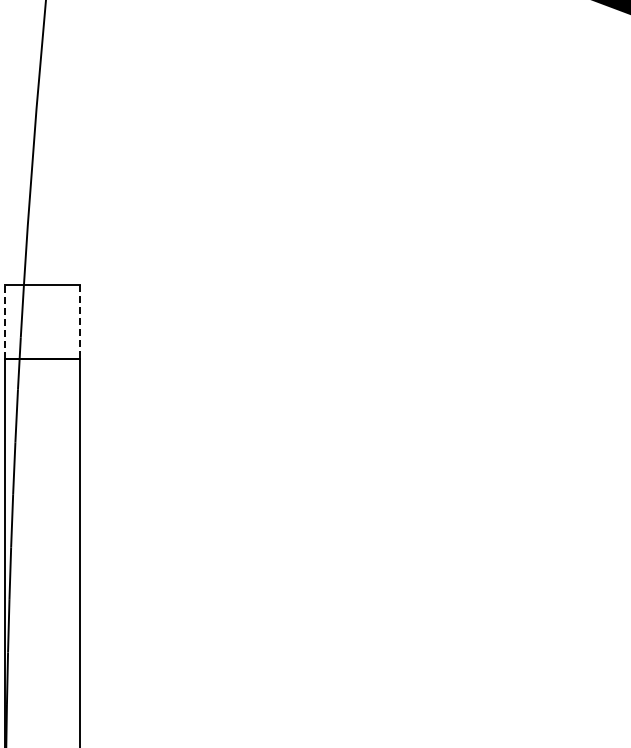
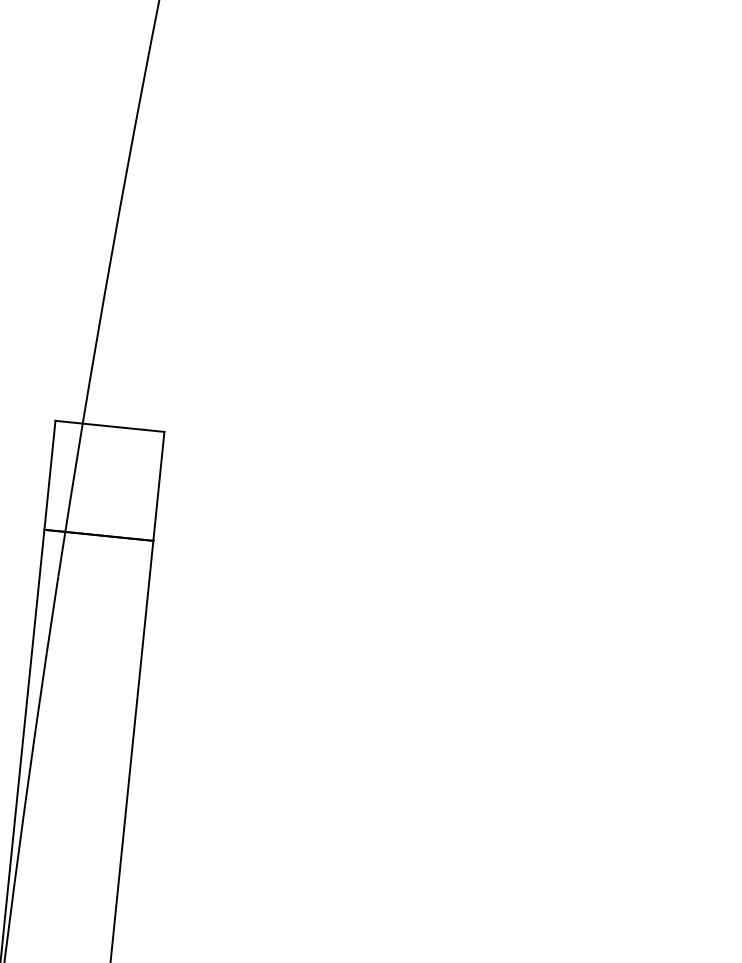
line: (5, 321) -> (50, 474), dashed -> solid
line: (79, 322) -> (158, 487), dashed -> solid

